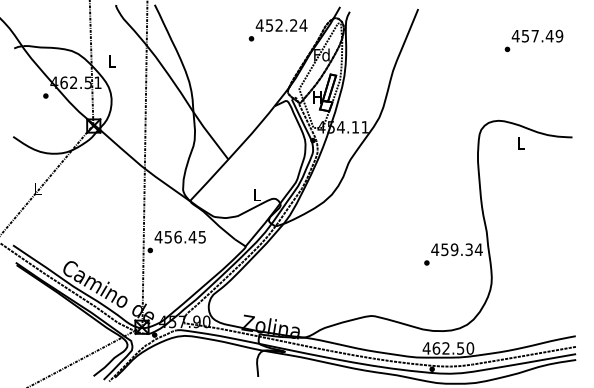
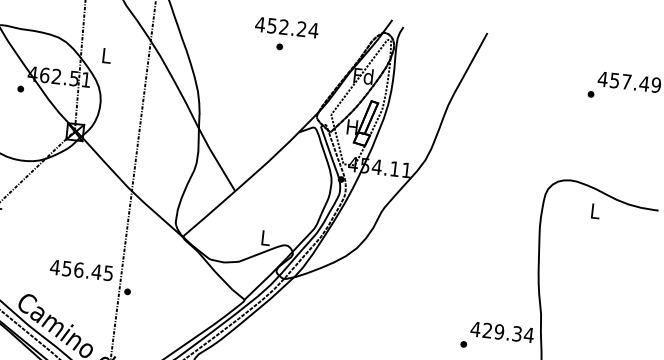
text: (281, 25) -> (286, 27), moved
text: (179, 236) -> (80, 269), moved
text: (444, 249) -> (487, 330), 459.34 -> 429.34

